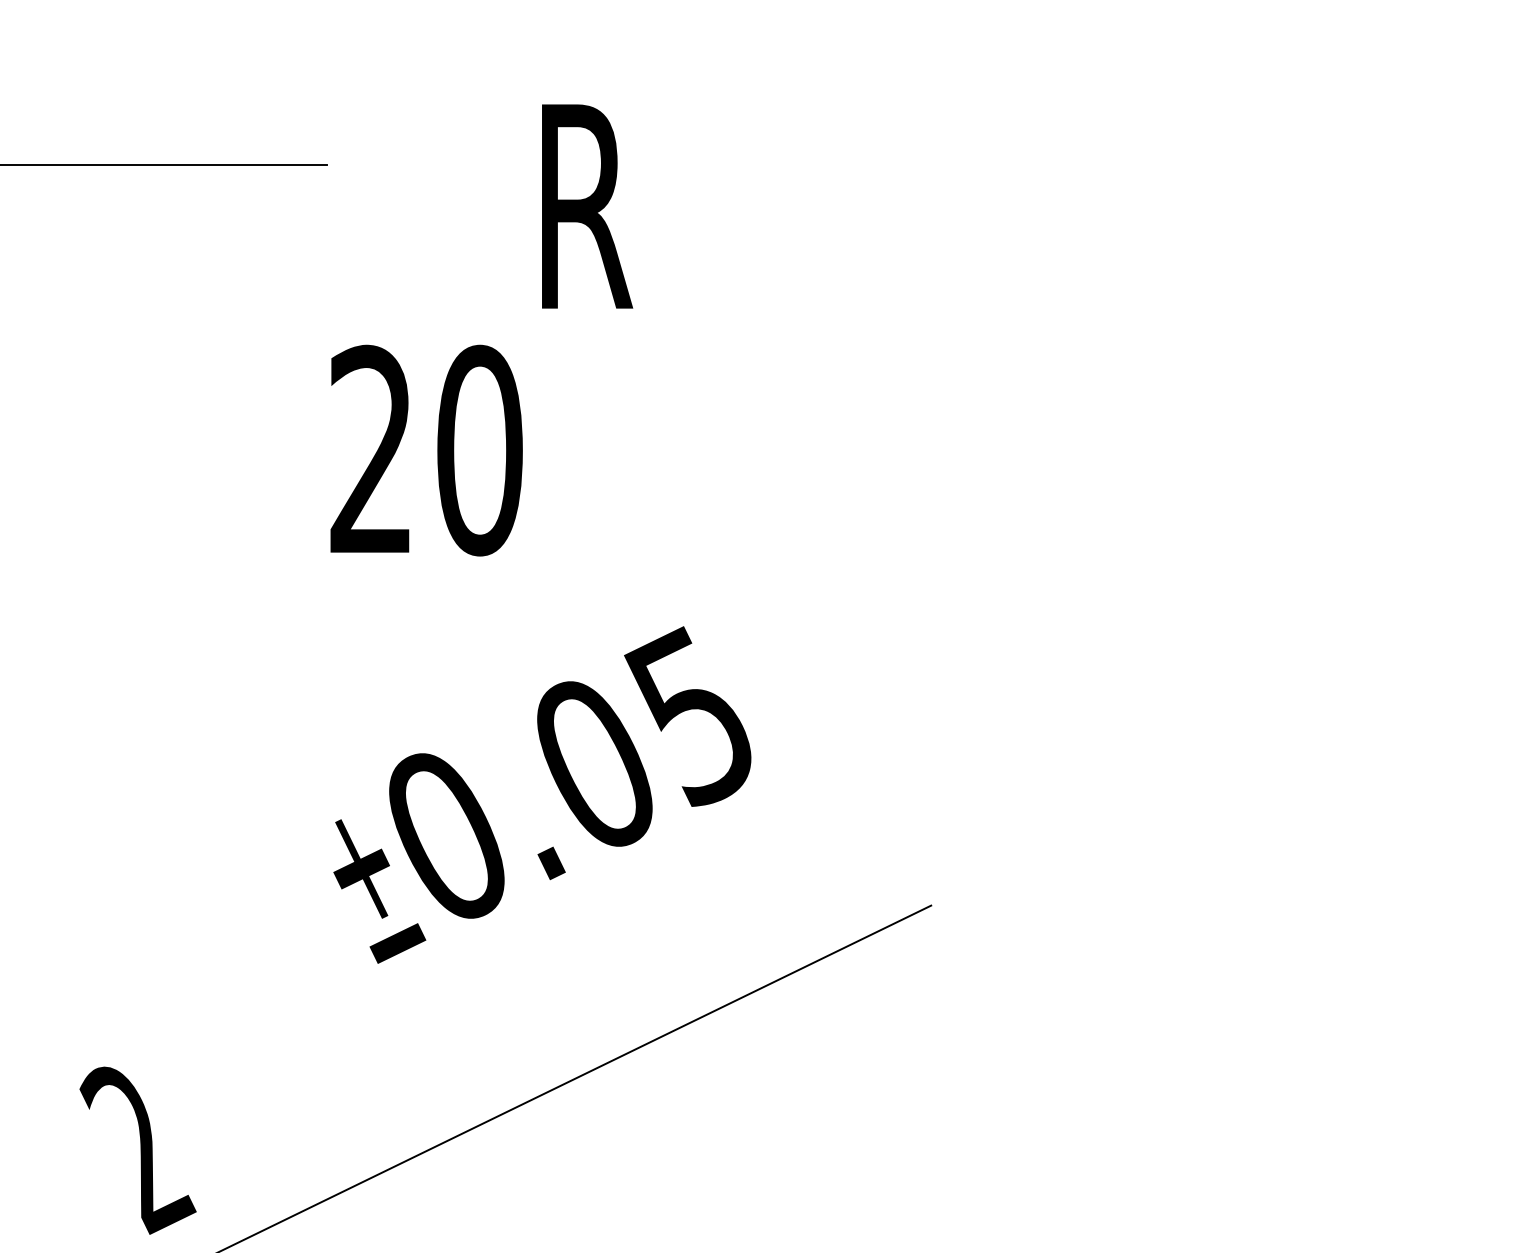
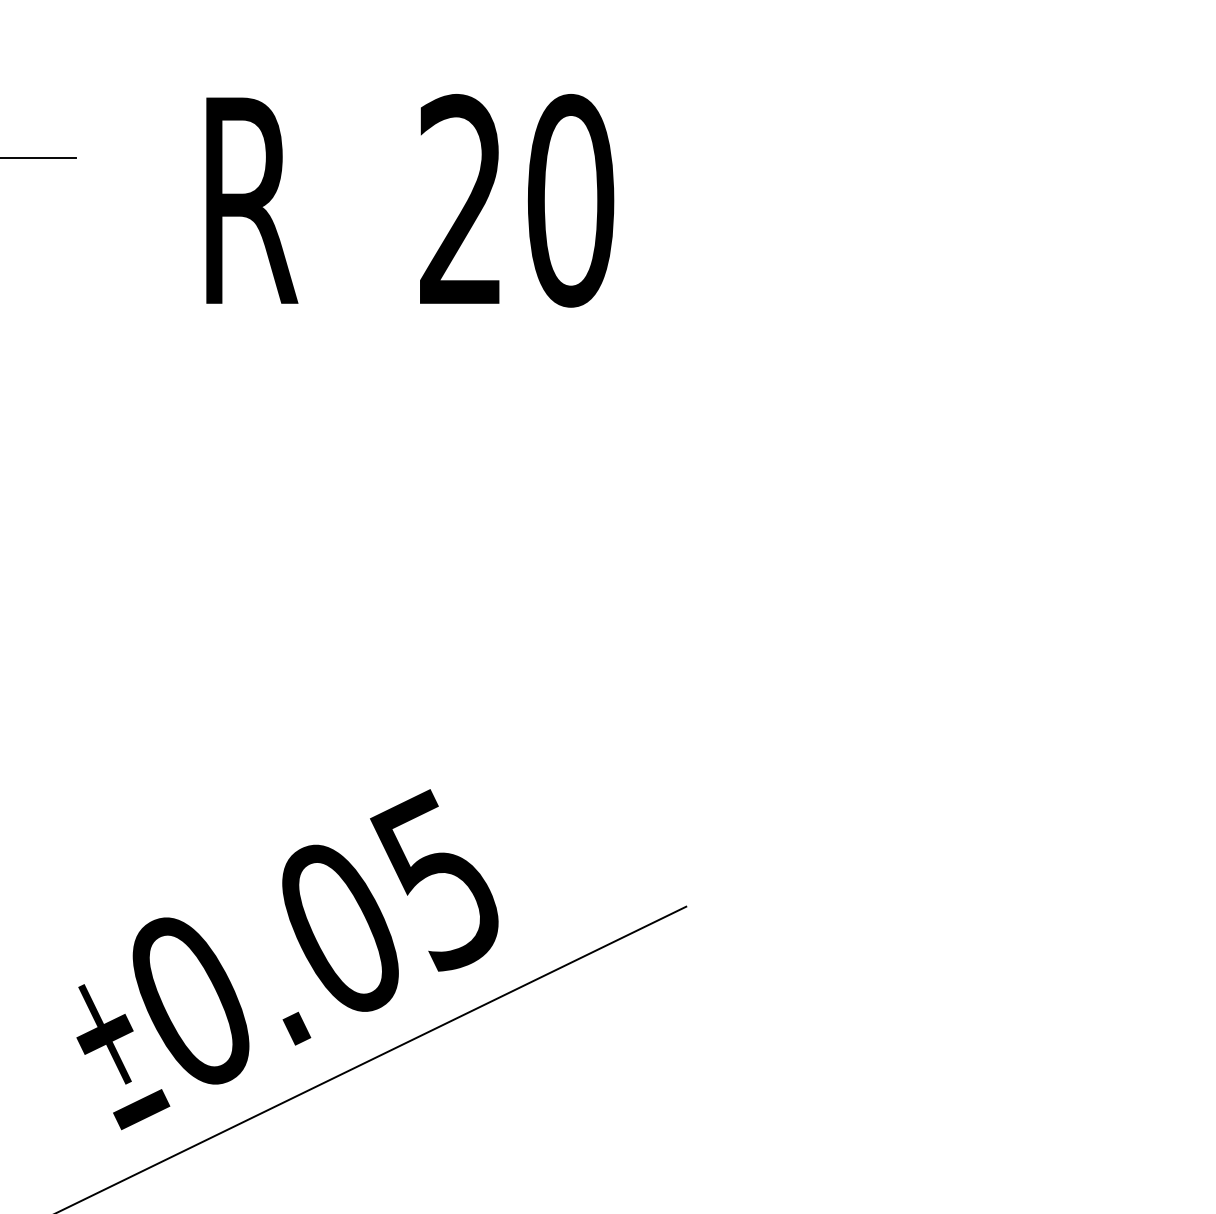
text: (587, 206) -> (252, 200), moved
text: (426, 450) -> (516, 200), moved
text: (542, 794) -> (287, 959), moved

